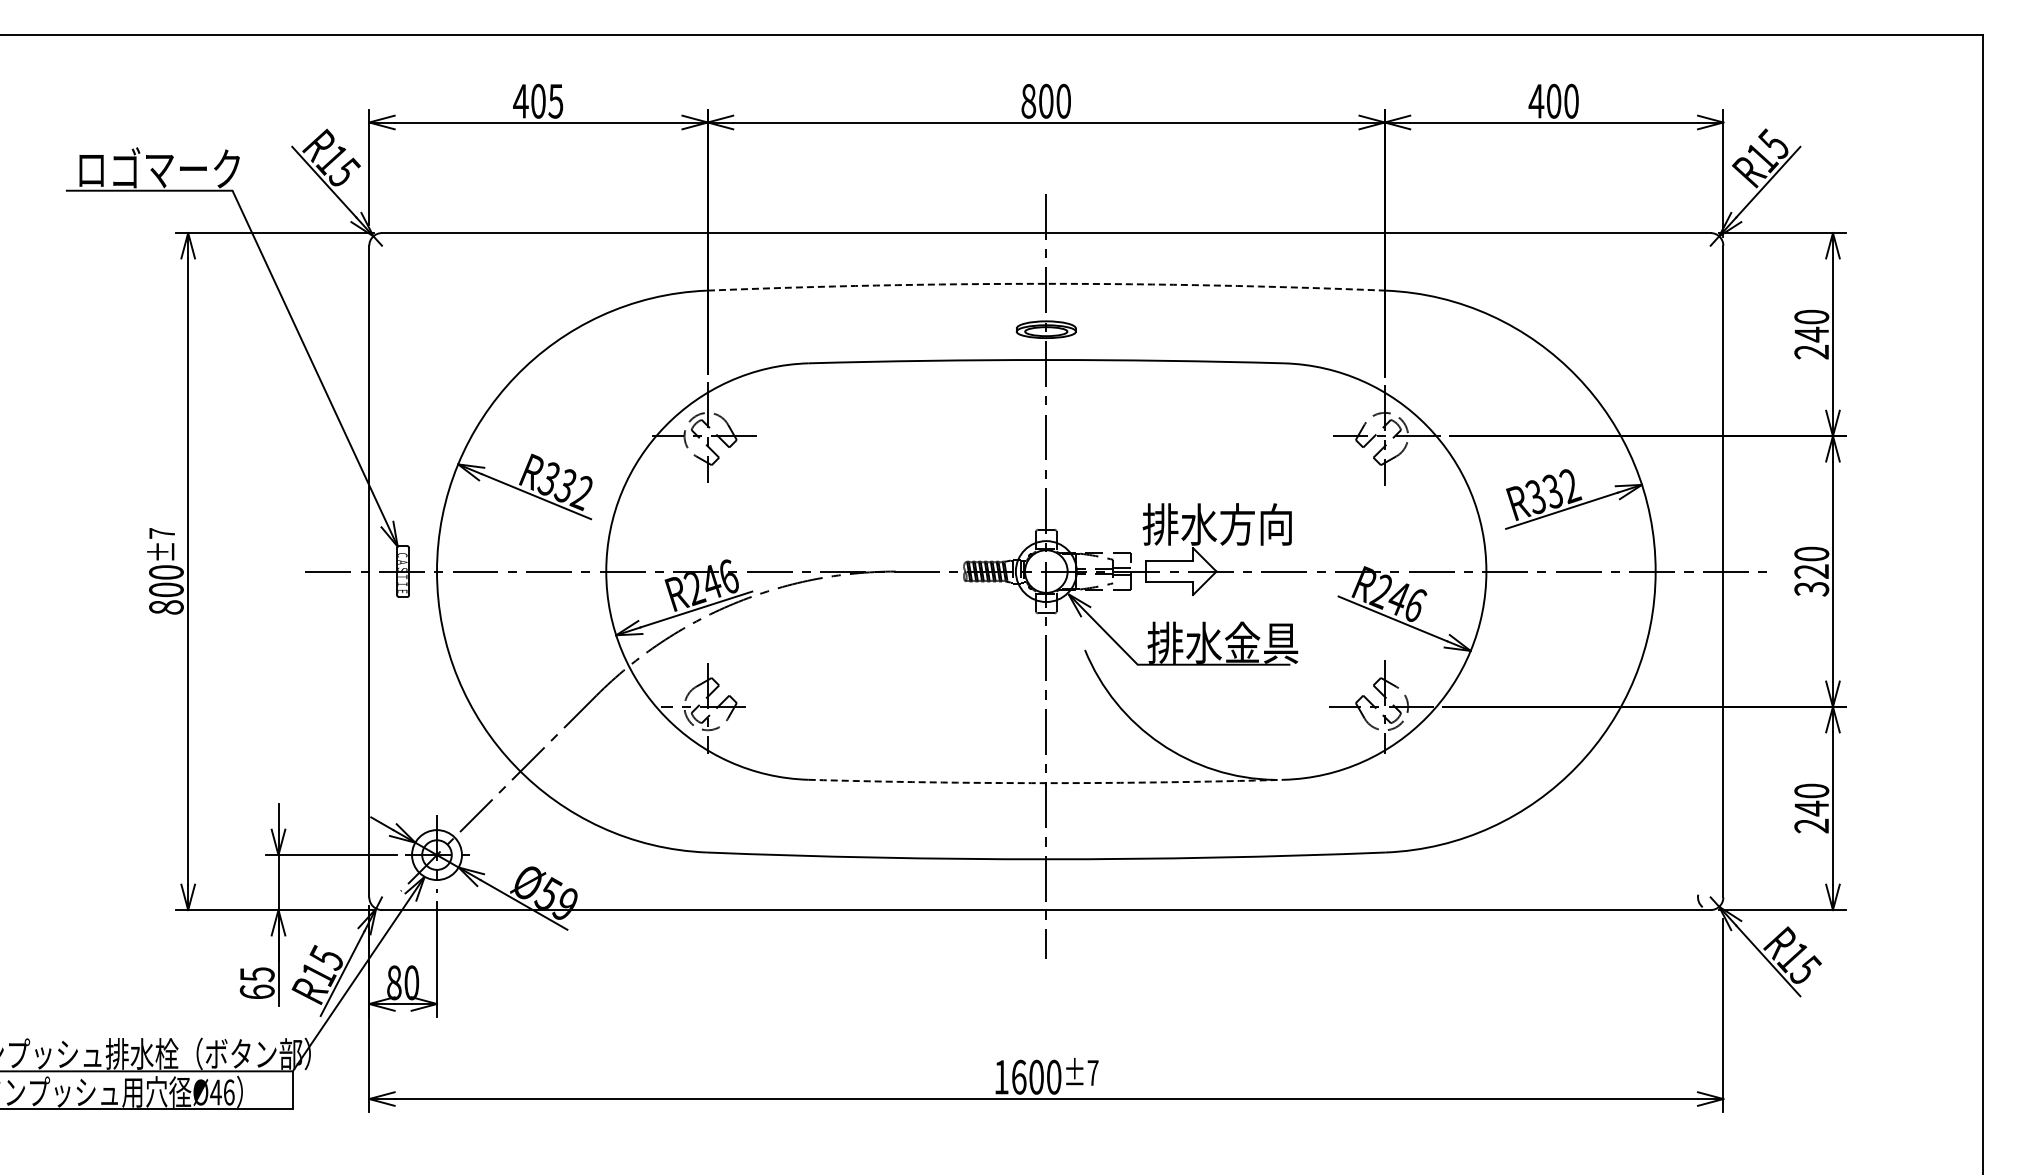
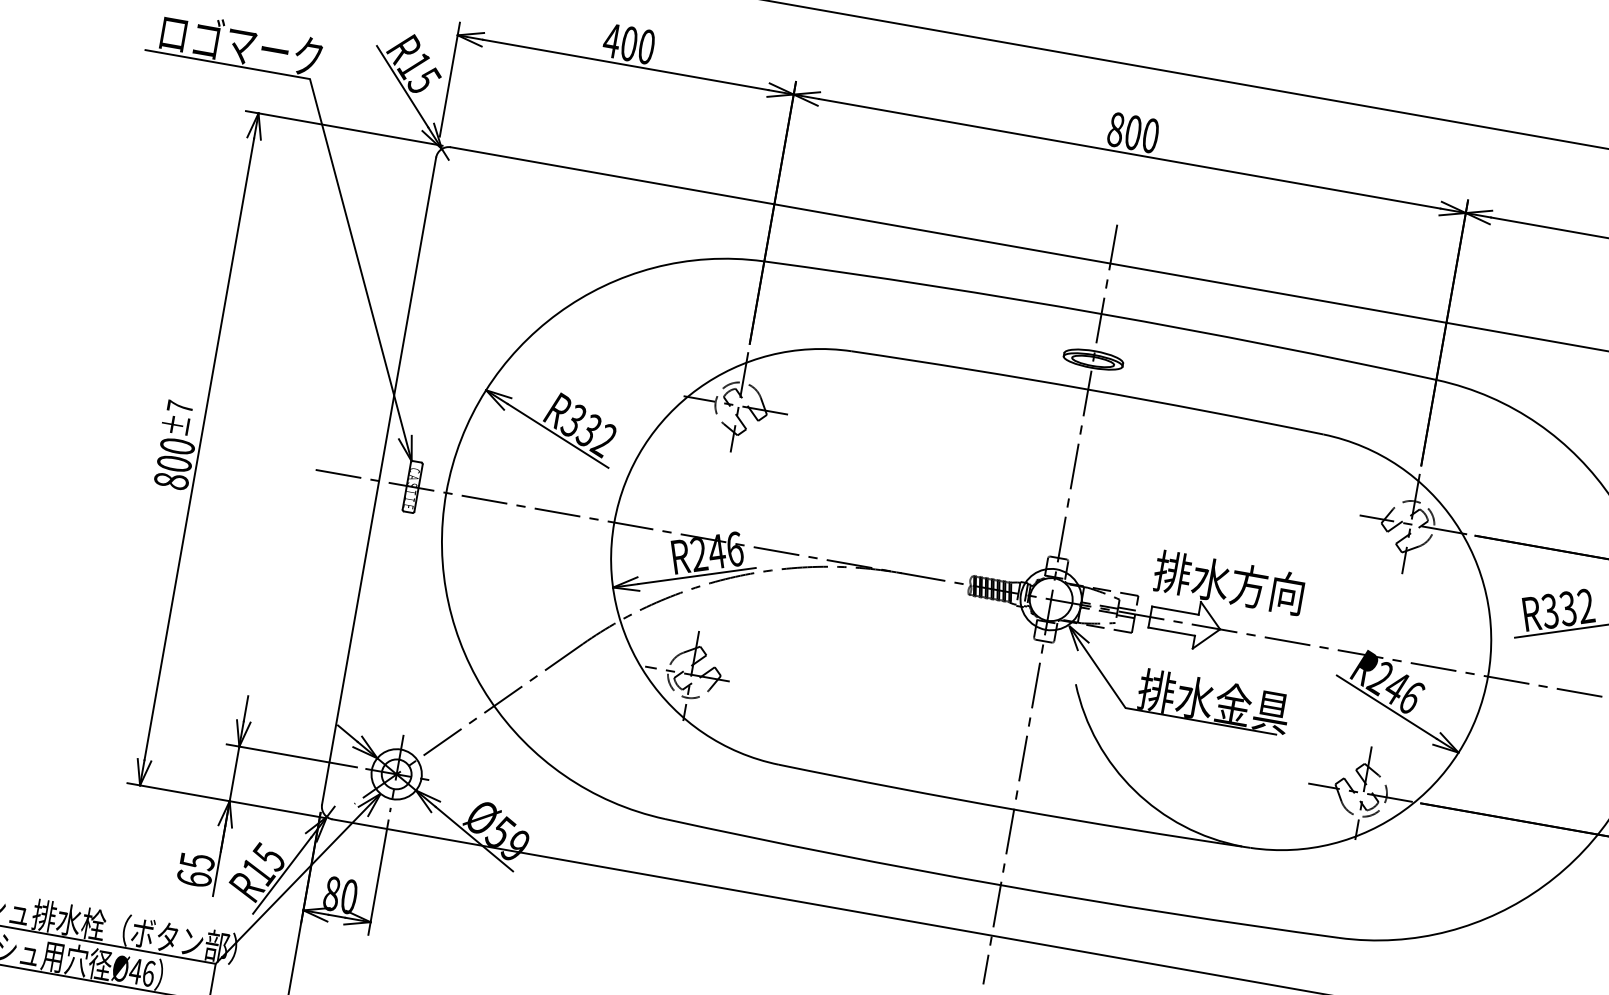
text: (555, 100) -> (646, 46), 405 -> 400
arc: (1046, 283) -> (1101, 313), dashed -> solid
arc: (1046, 783) -> (1014, 810), dashed -> solid

